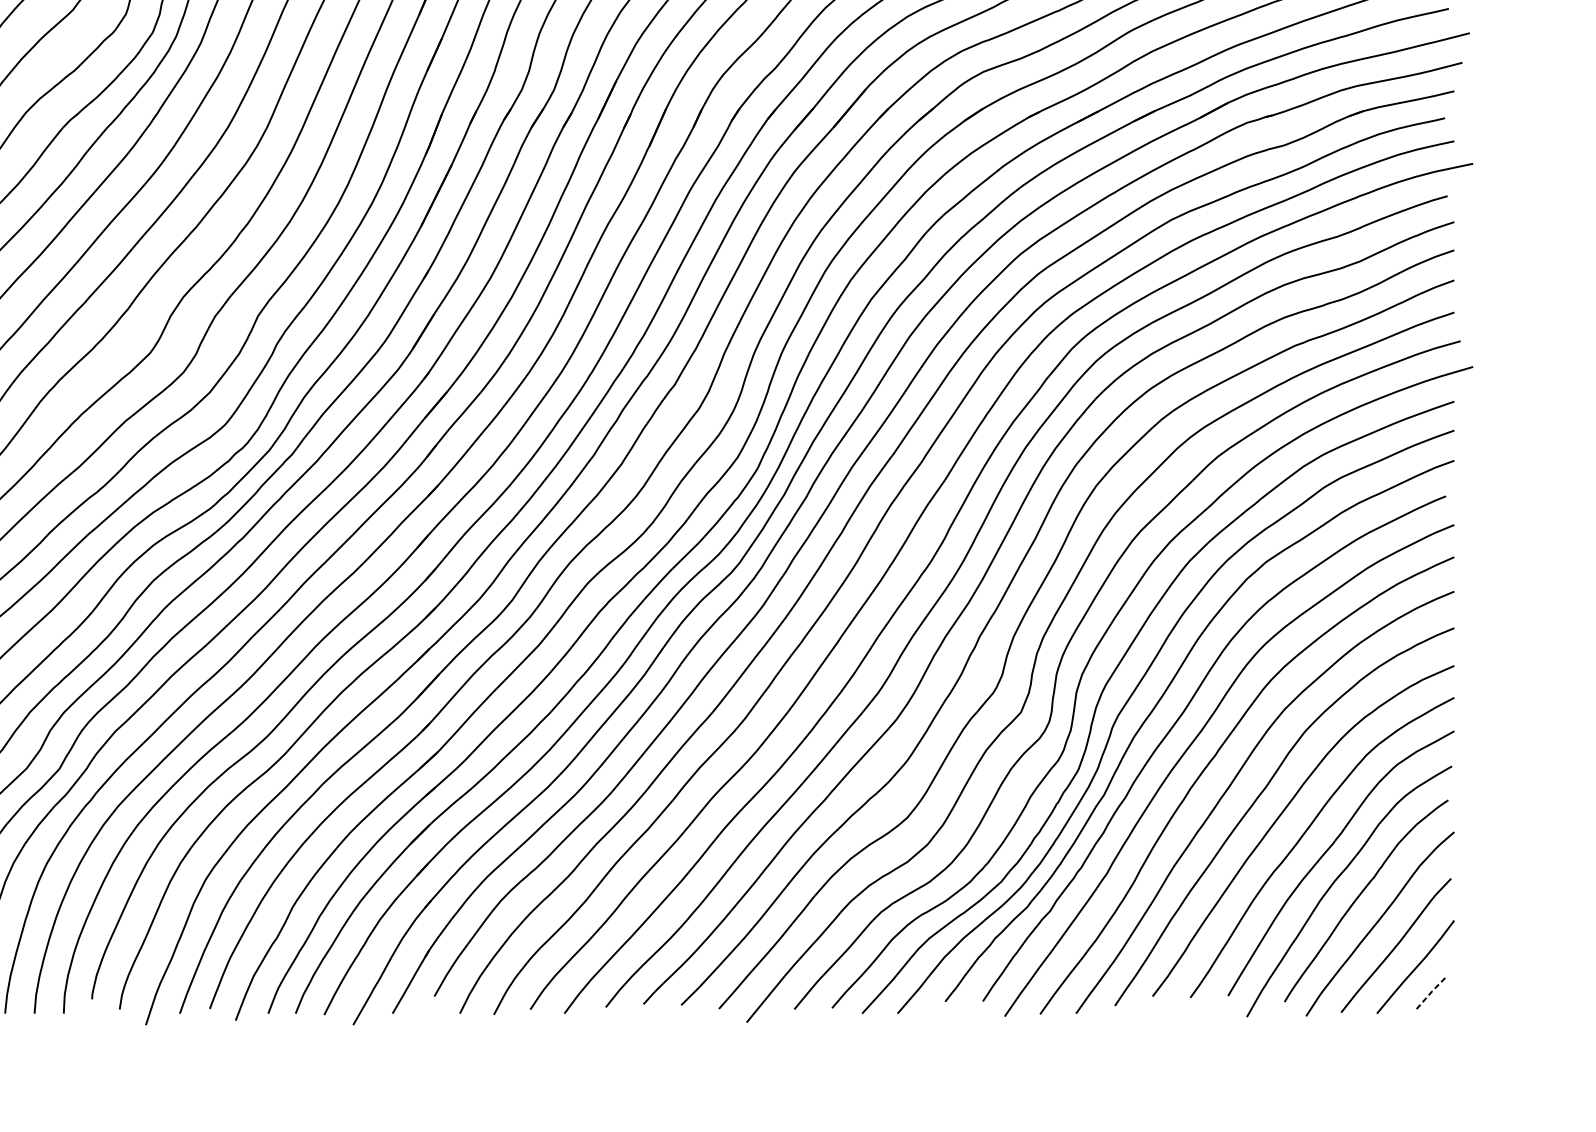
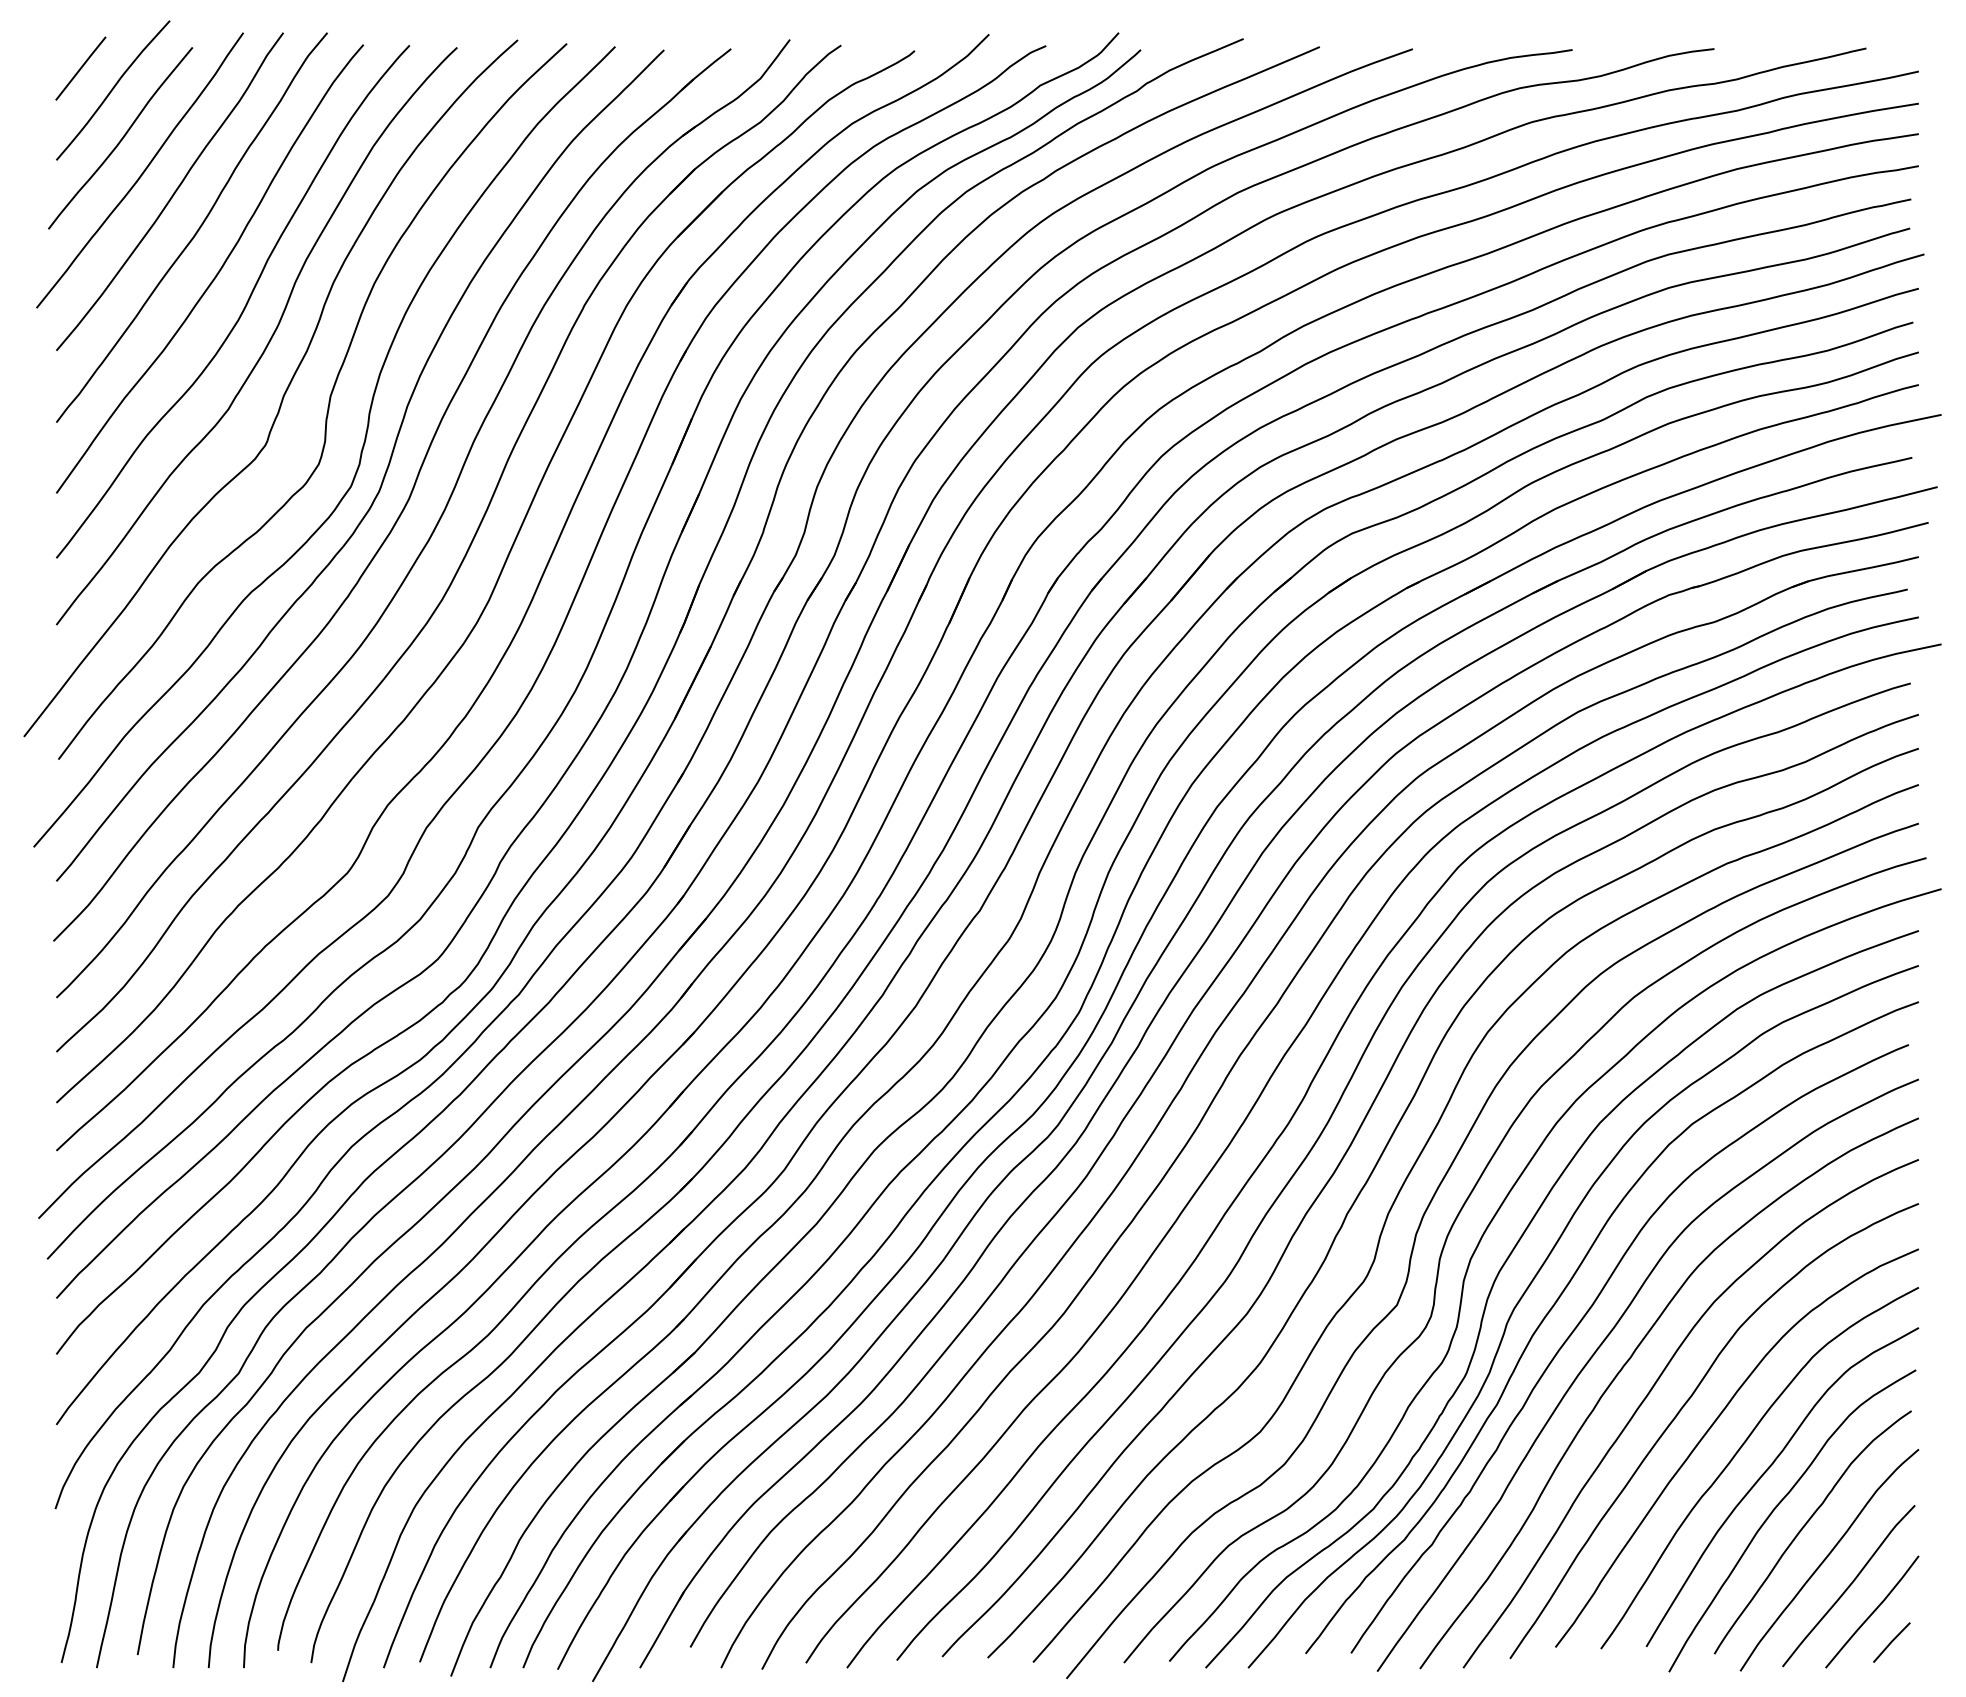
line: (1432, 991) -> (1892, 1641), dashed -> solid

